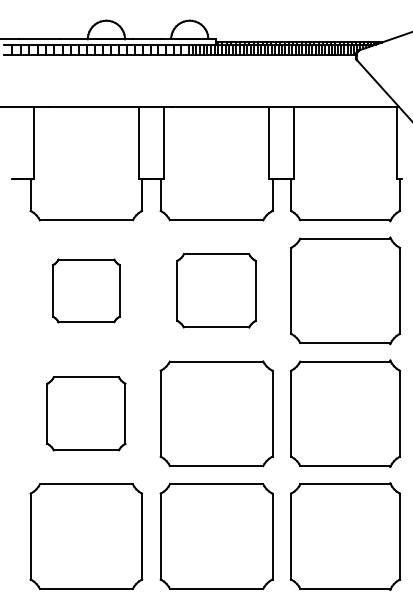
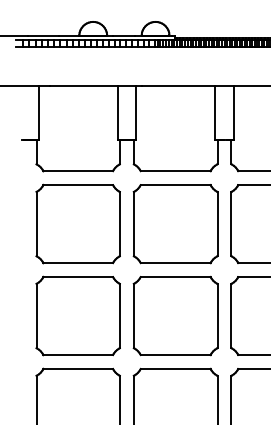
part: (86, 290) -> (78, 223), size x1.67
part: (216, 290) -> (175, 223), size x1.43
part: (86, 413) -> (78, 315), size x1.43

